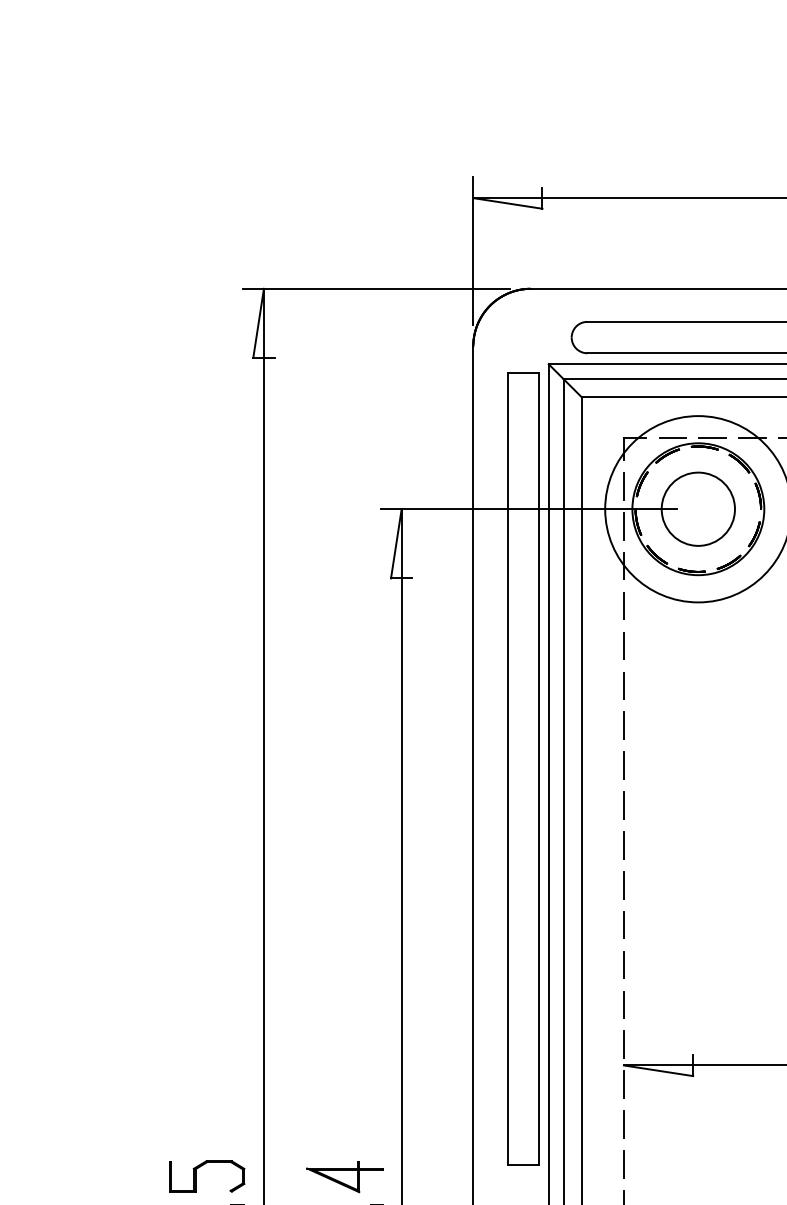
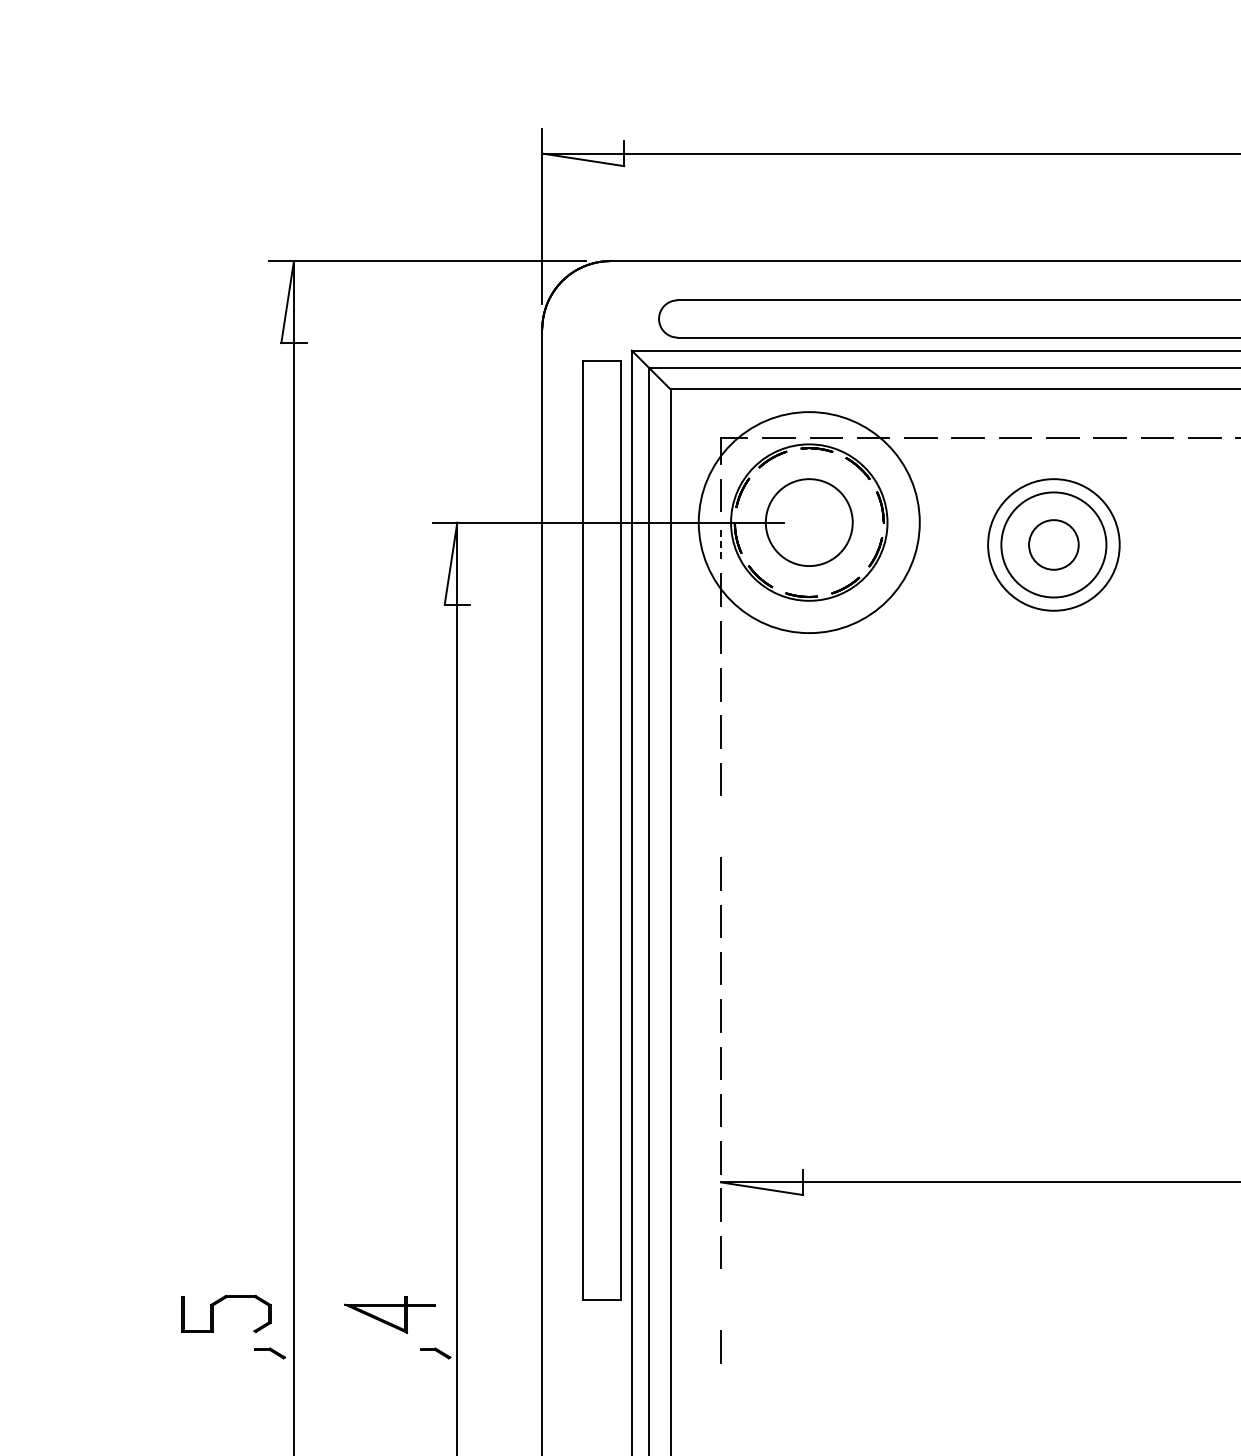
line: (624, 526) -> (721, 542), solid -> dashed
line: (623, 765) -> (720, 826), removed
line: (624, 1164) -> (721, 1299), removed

